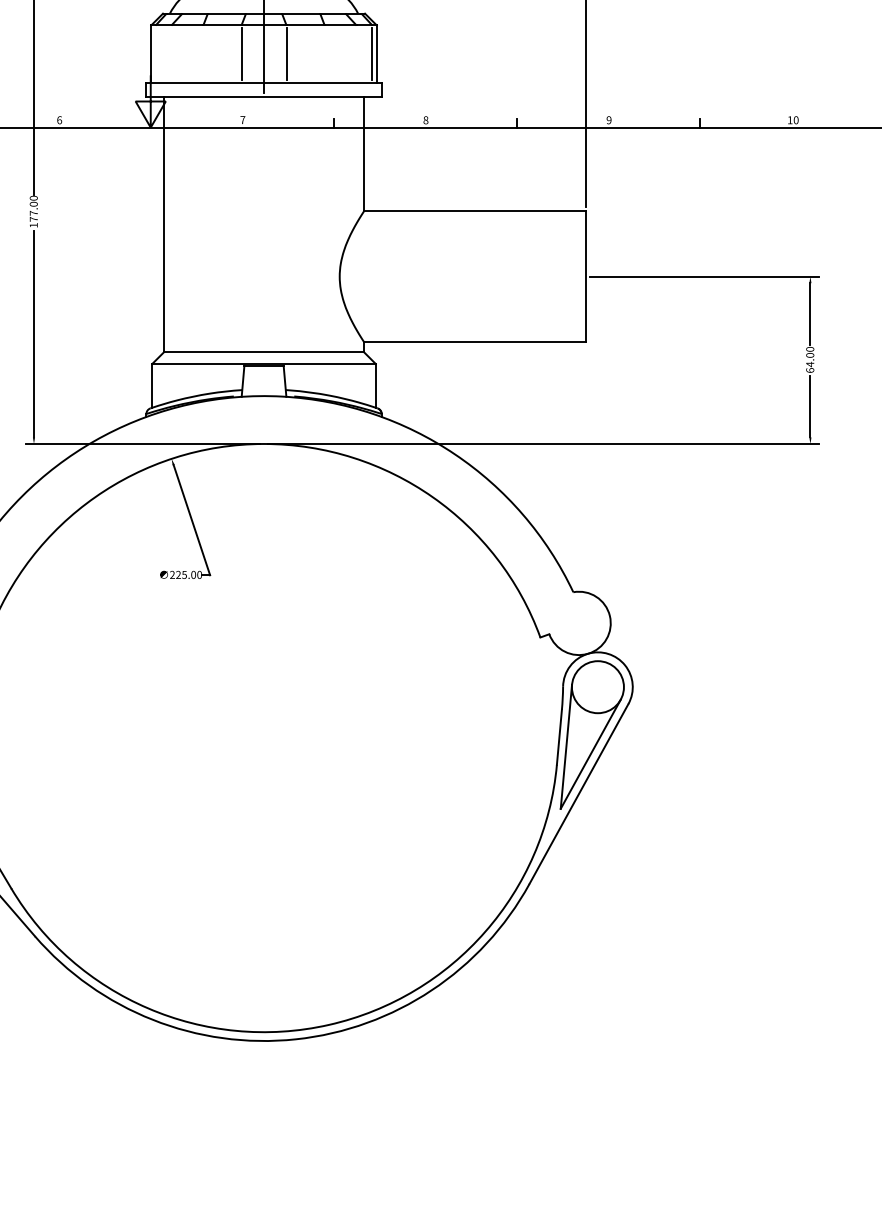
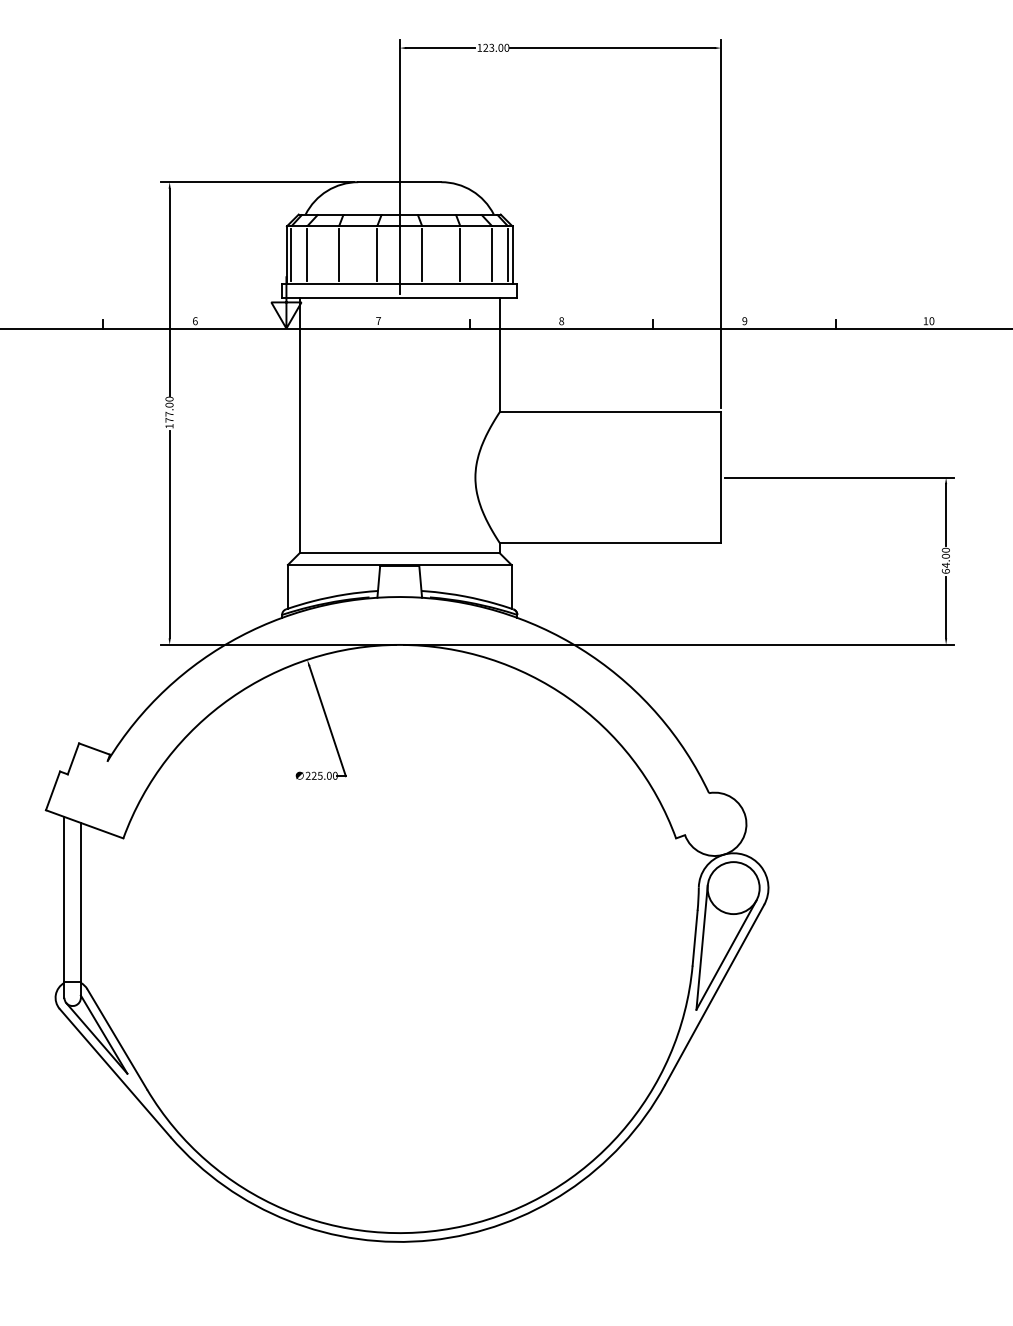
line: (155, 54) -> (291, 255), added
line: (171, 54) -> (307, 255), added
line: (203, 54) -> (339, 255), added
line: (324, 54) -> (460, 255), added
line: (356, 54) -> (492, 255), added

